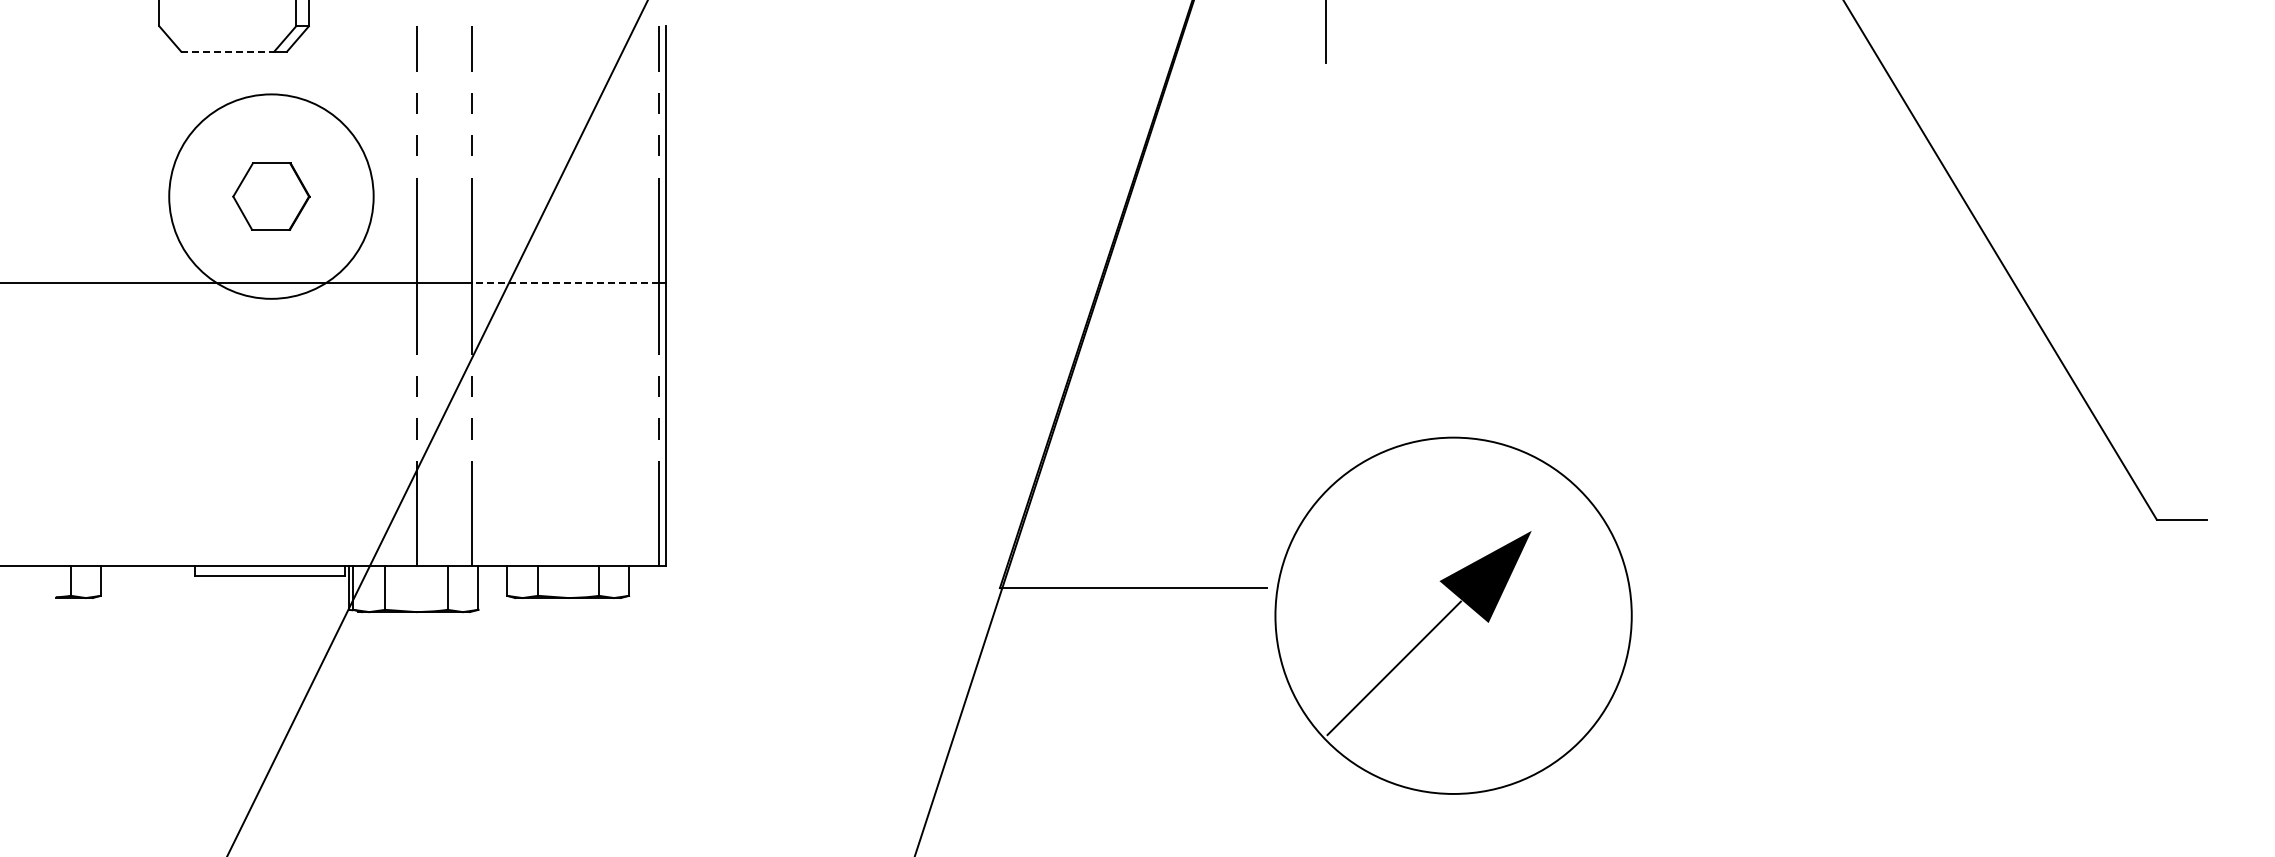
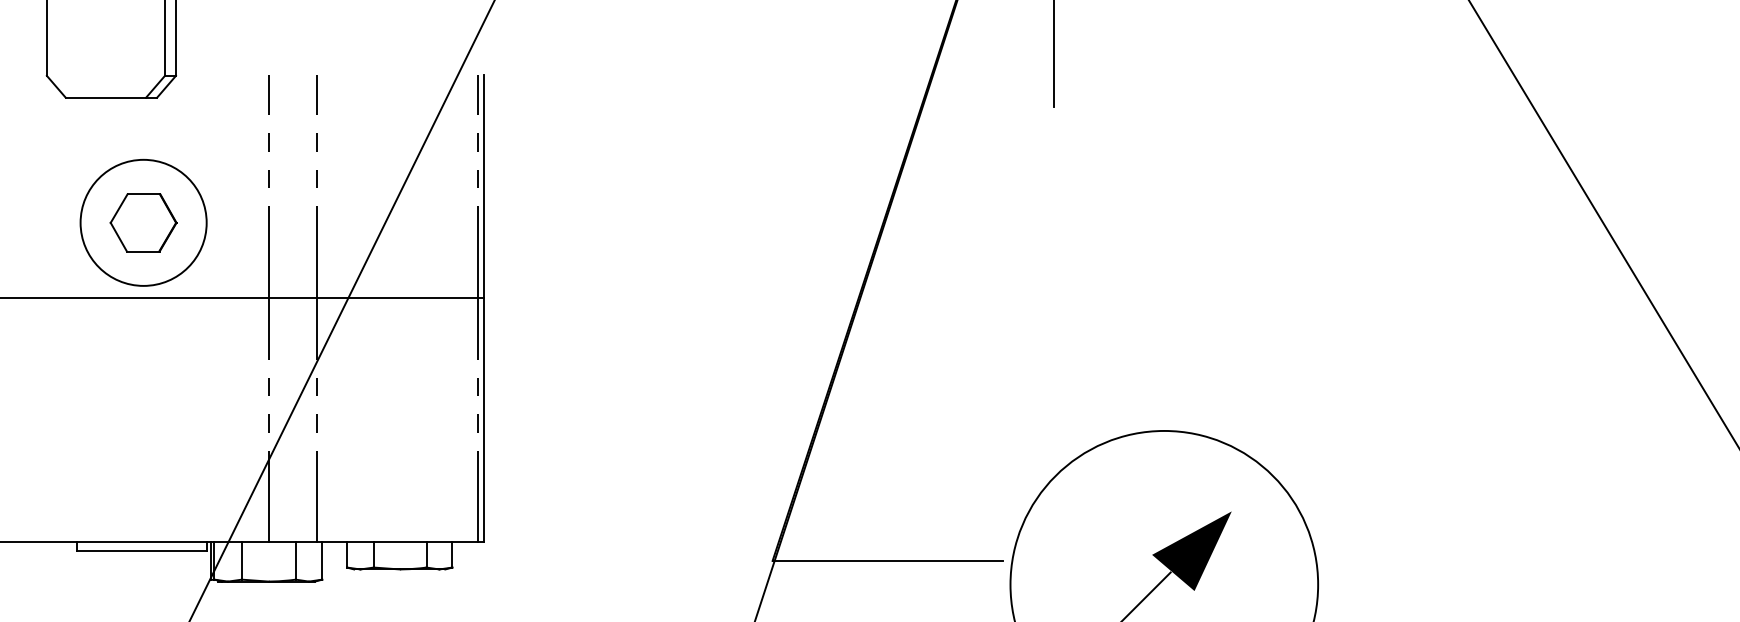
line: (228, 51) -> (106, 97), dashed -> solid
circle: (271, 196) -> (143, 222), size x0.71
line: (565, 283) -> (397, 297), dashed -> solid

